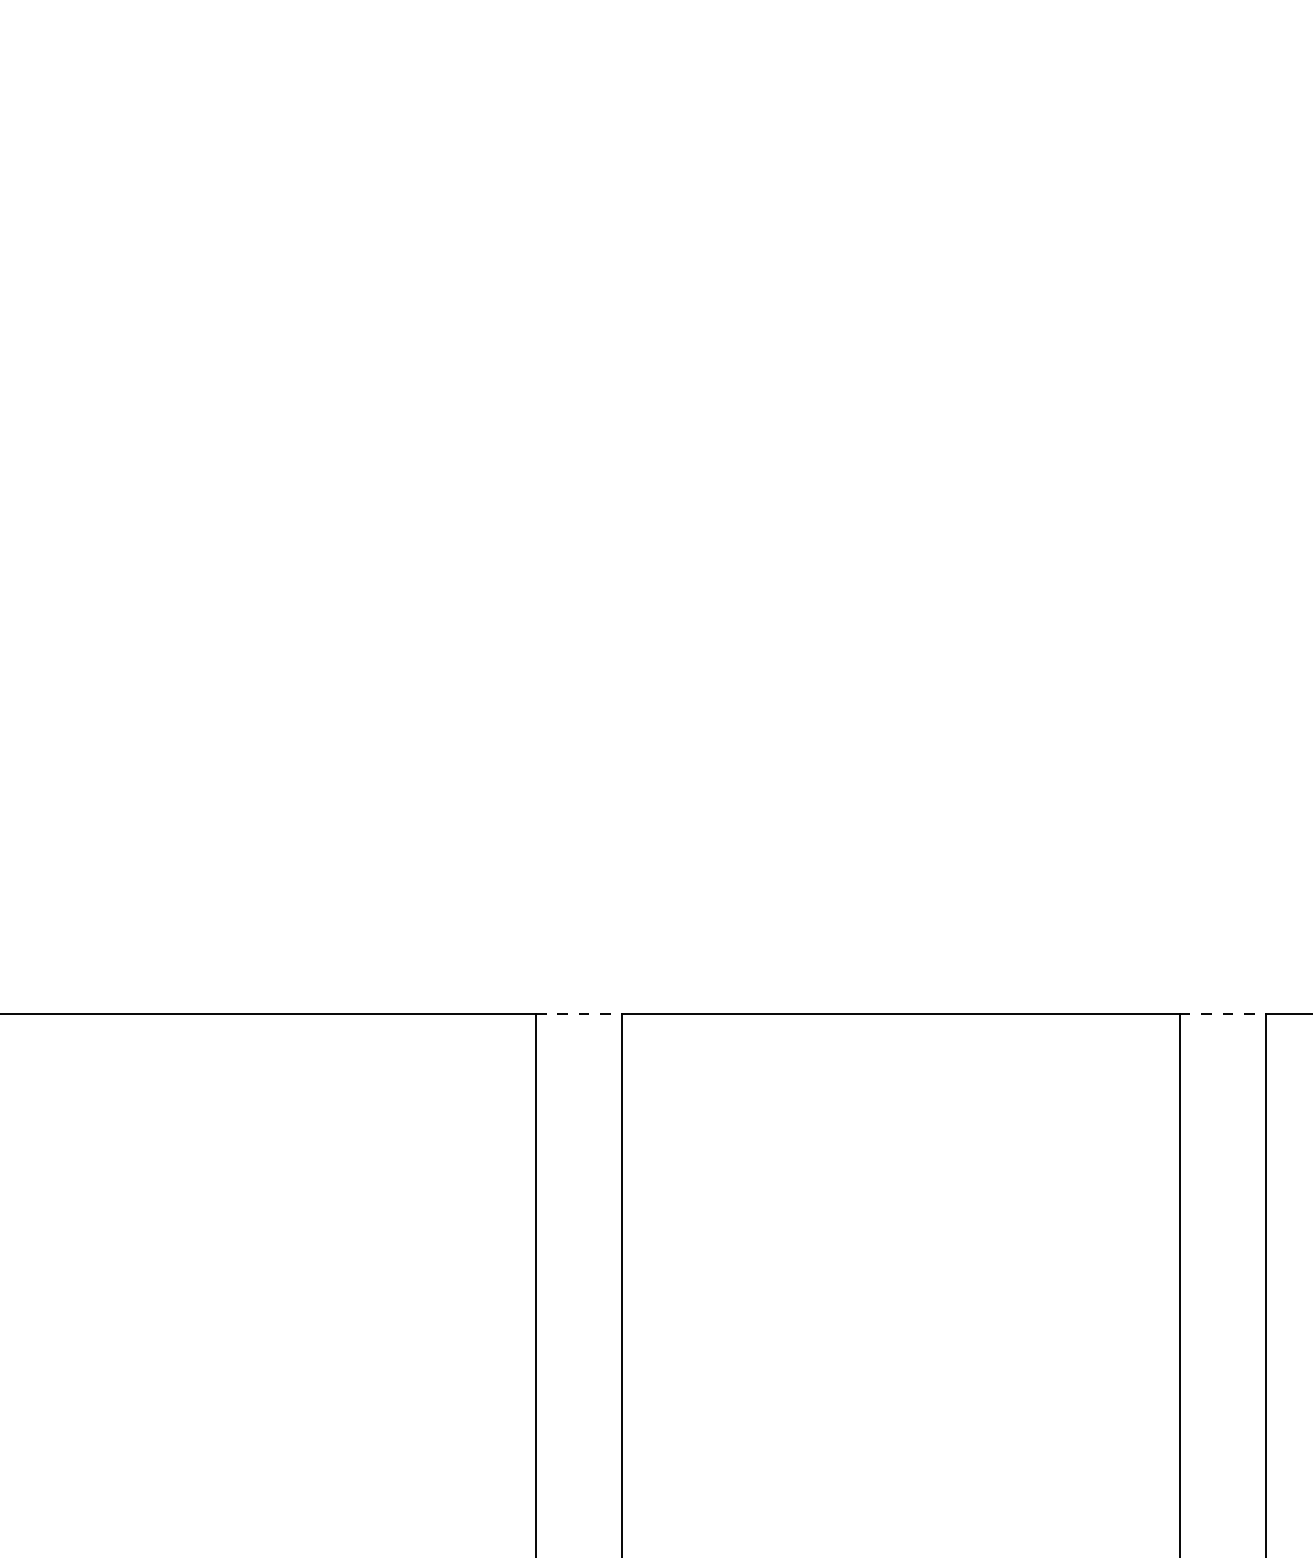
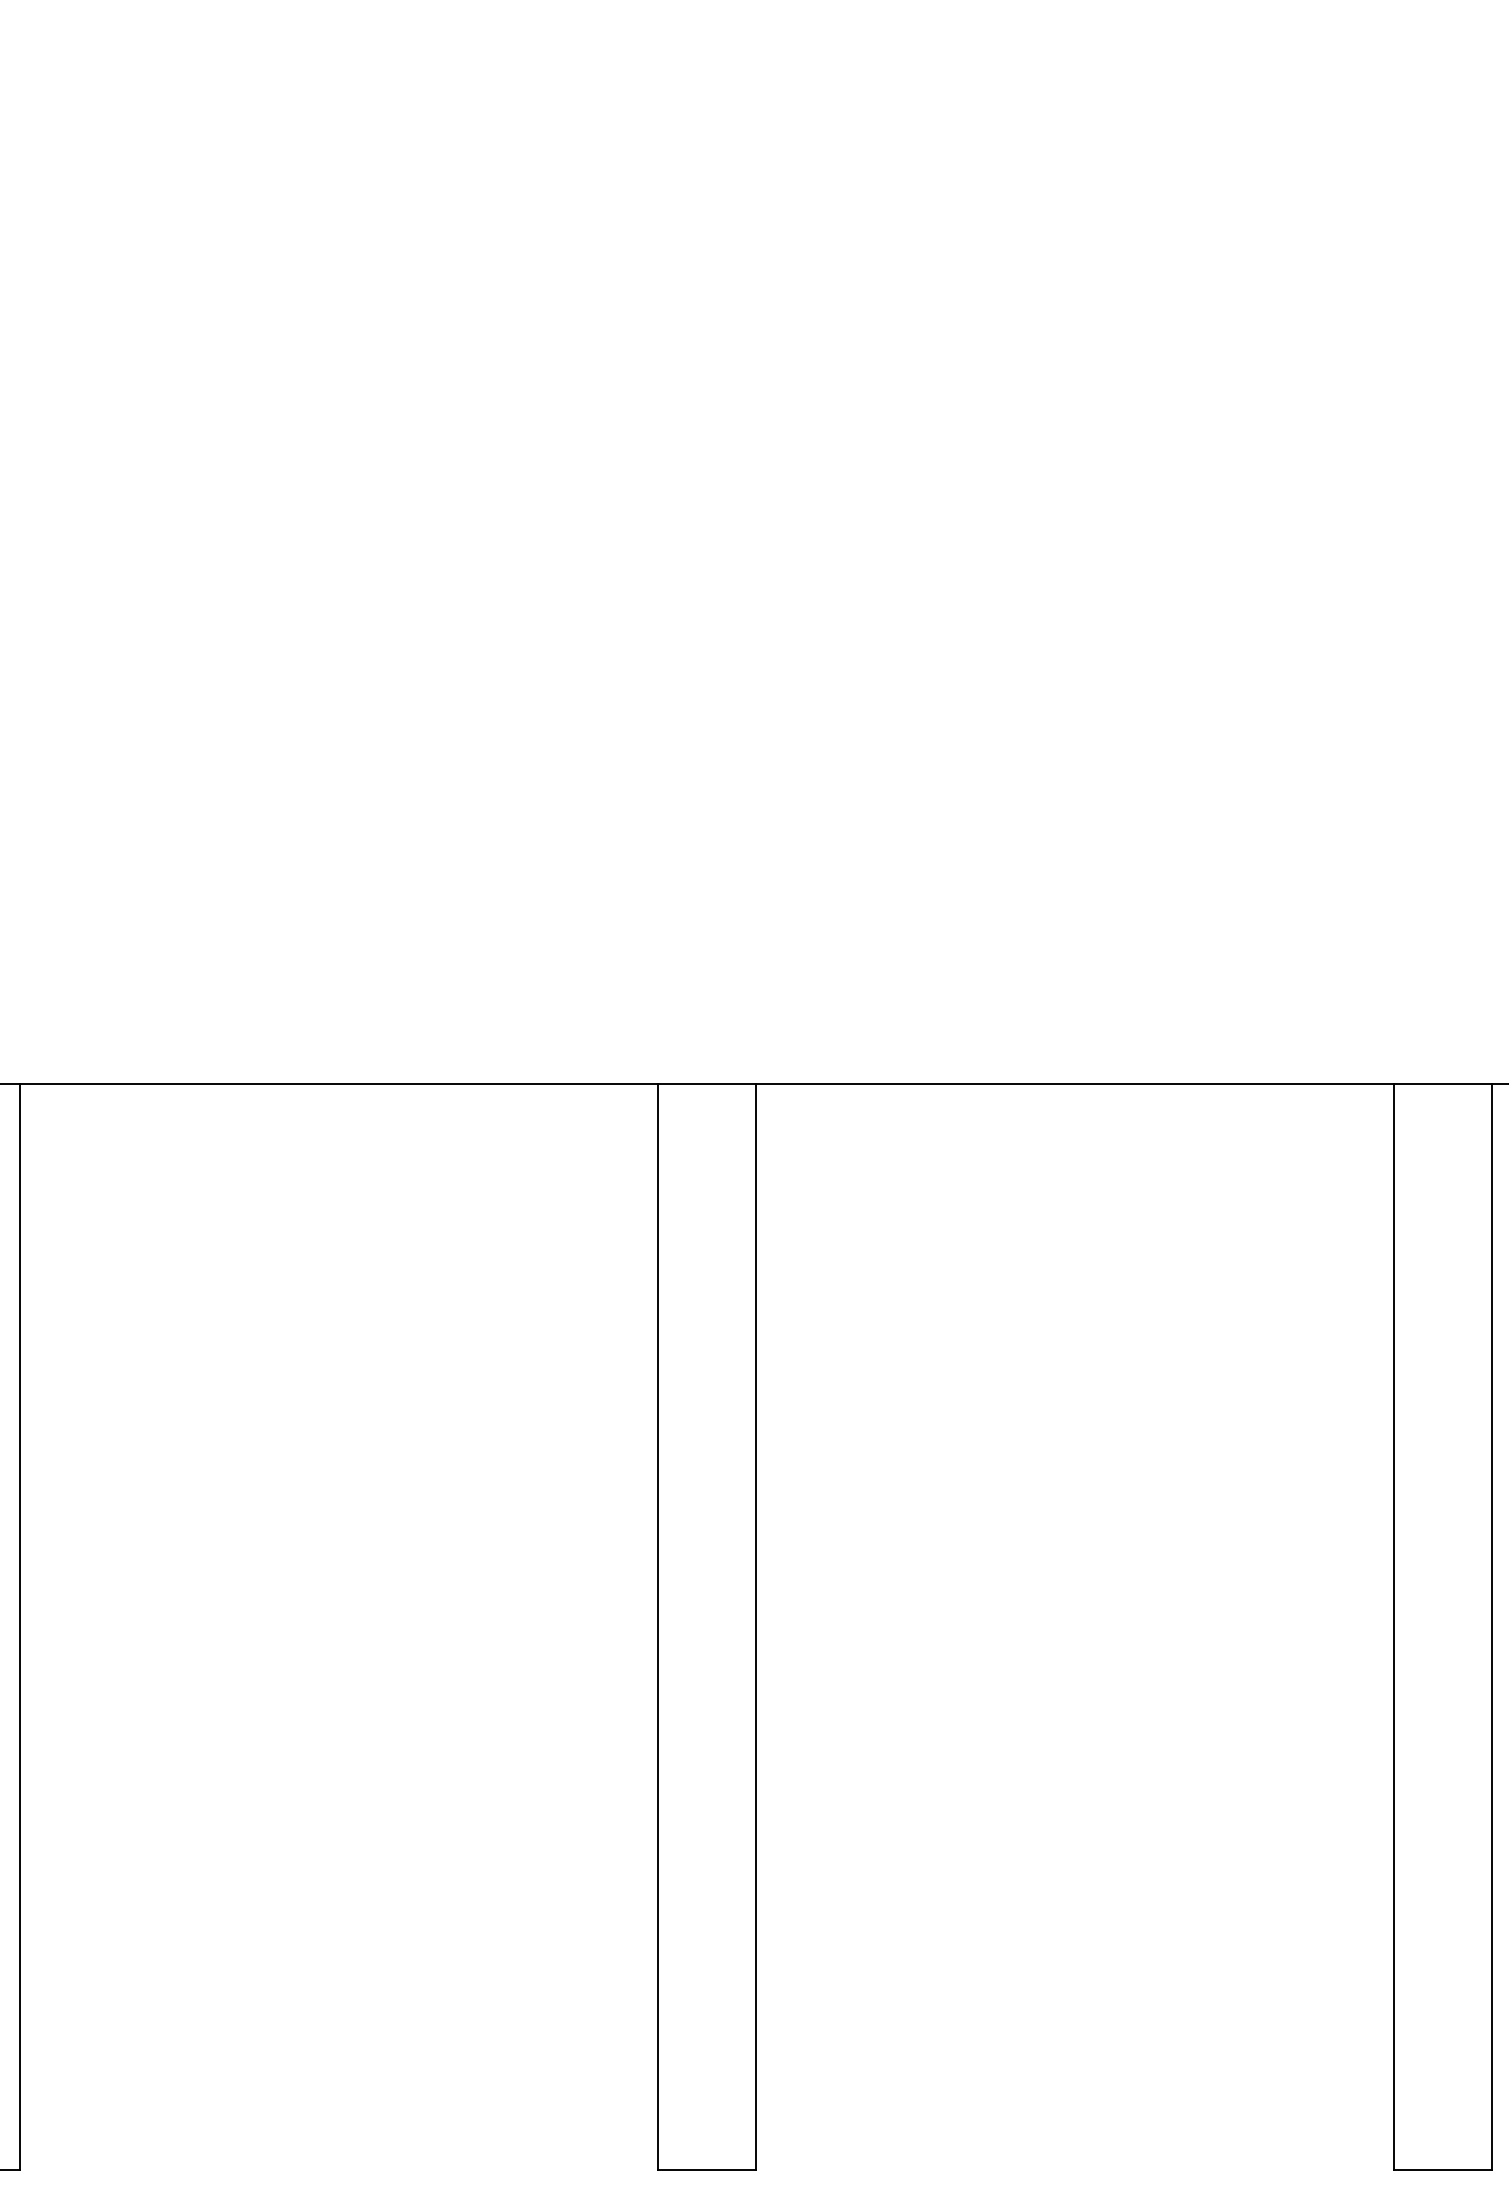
line: (579, 1013) -> (707, 1083), dashed -> solid
line: (1222, 1013) -> (1443, 1083), dashed -> solid

